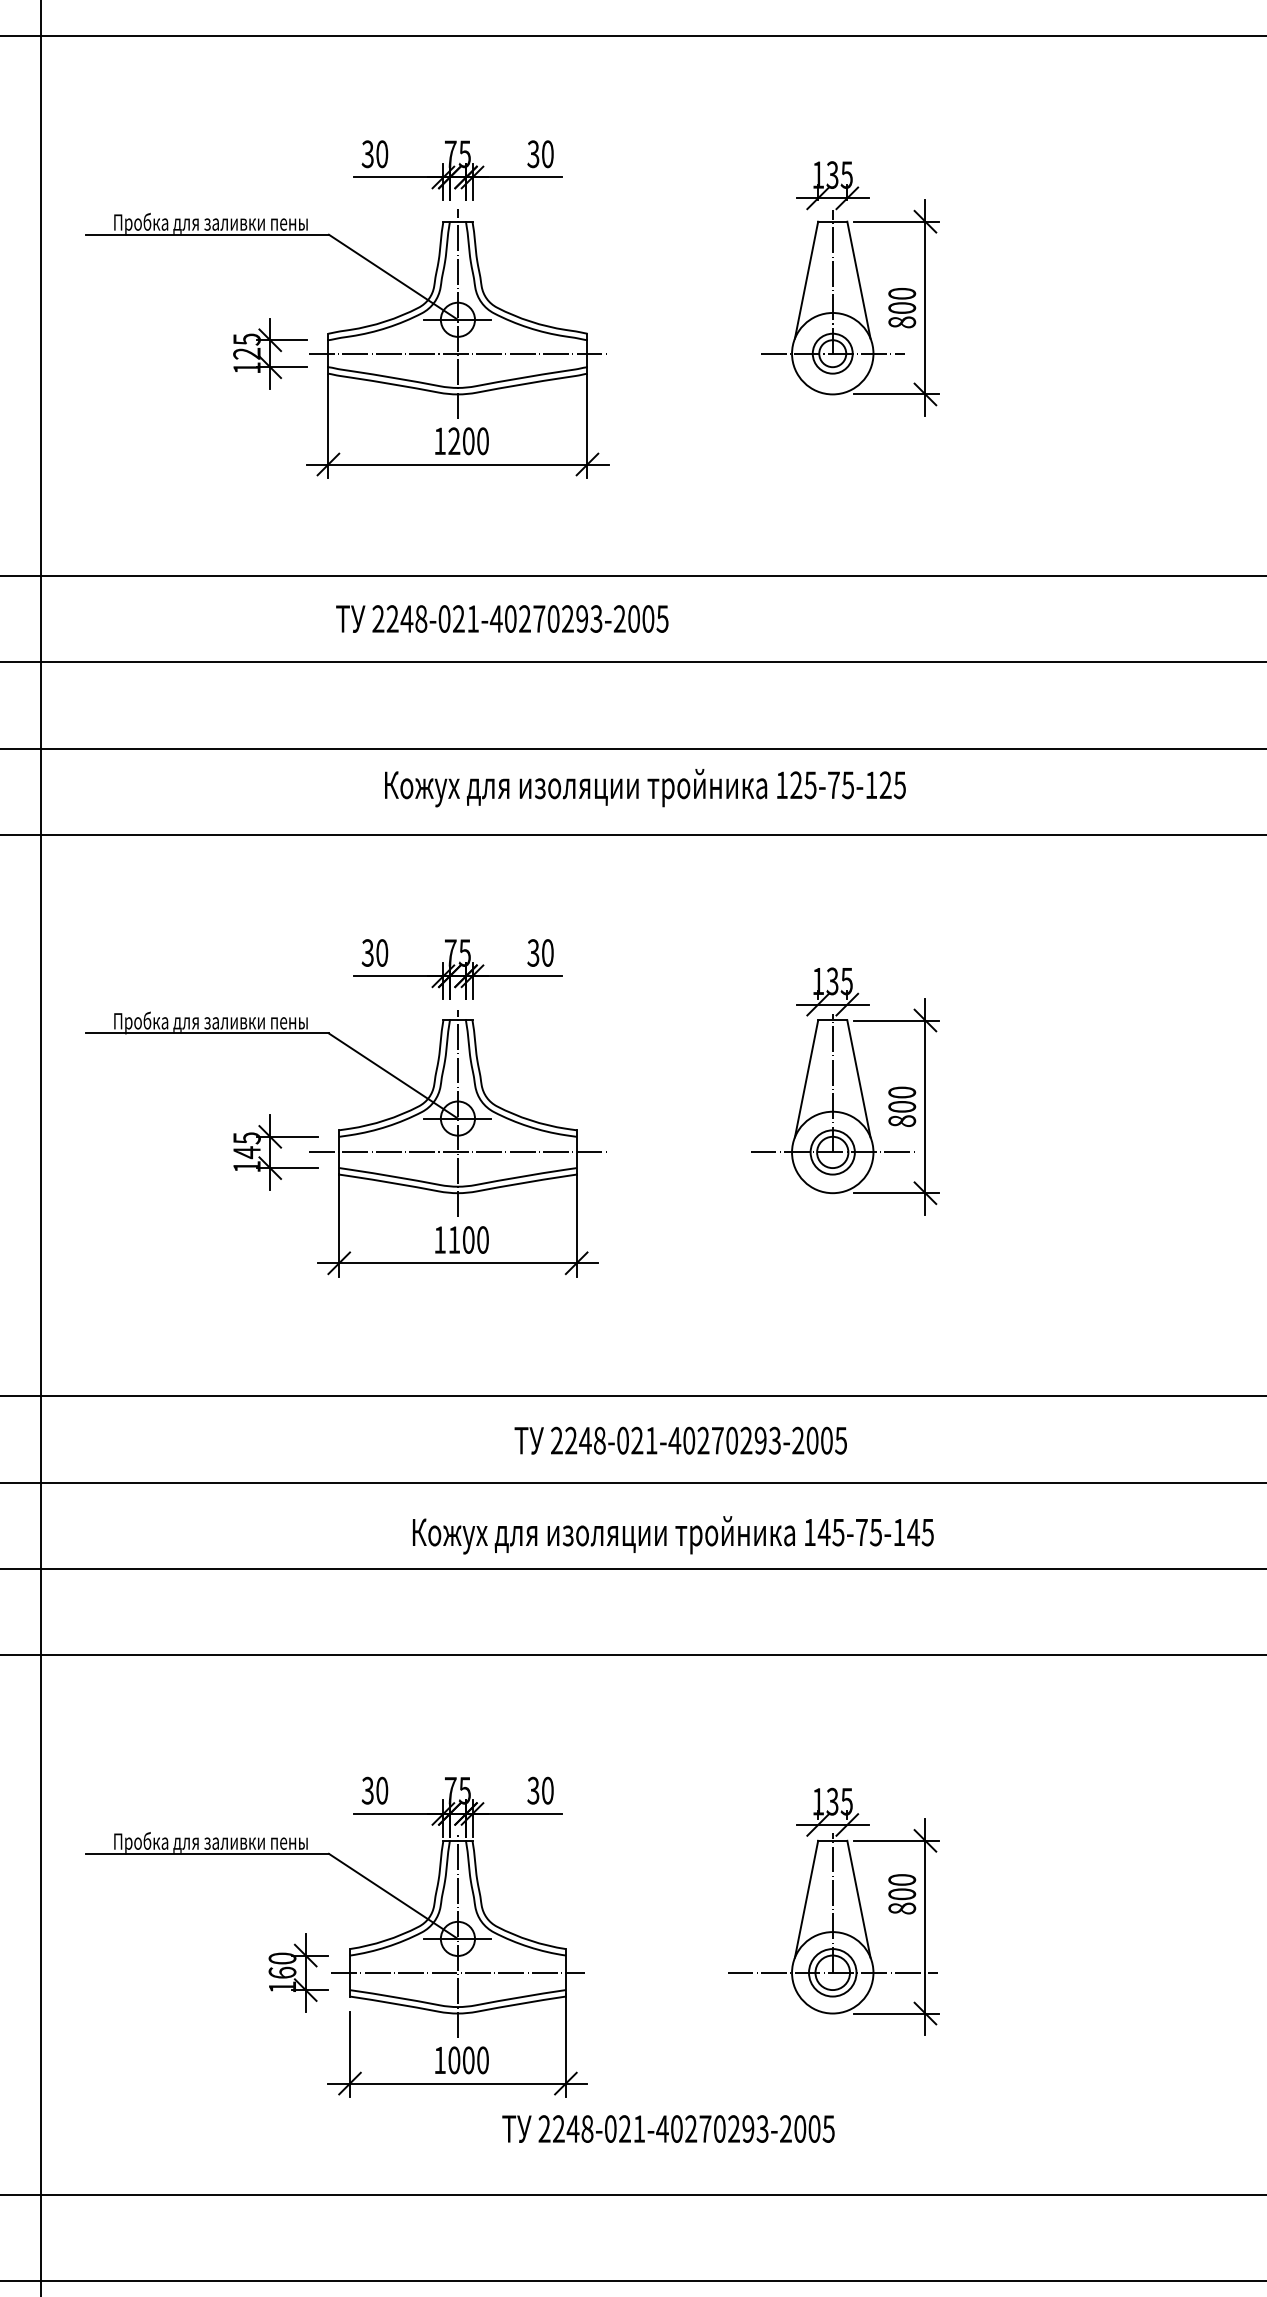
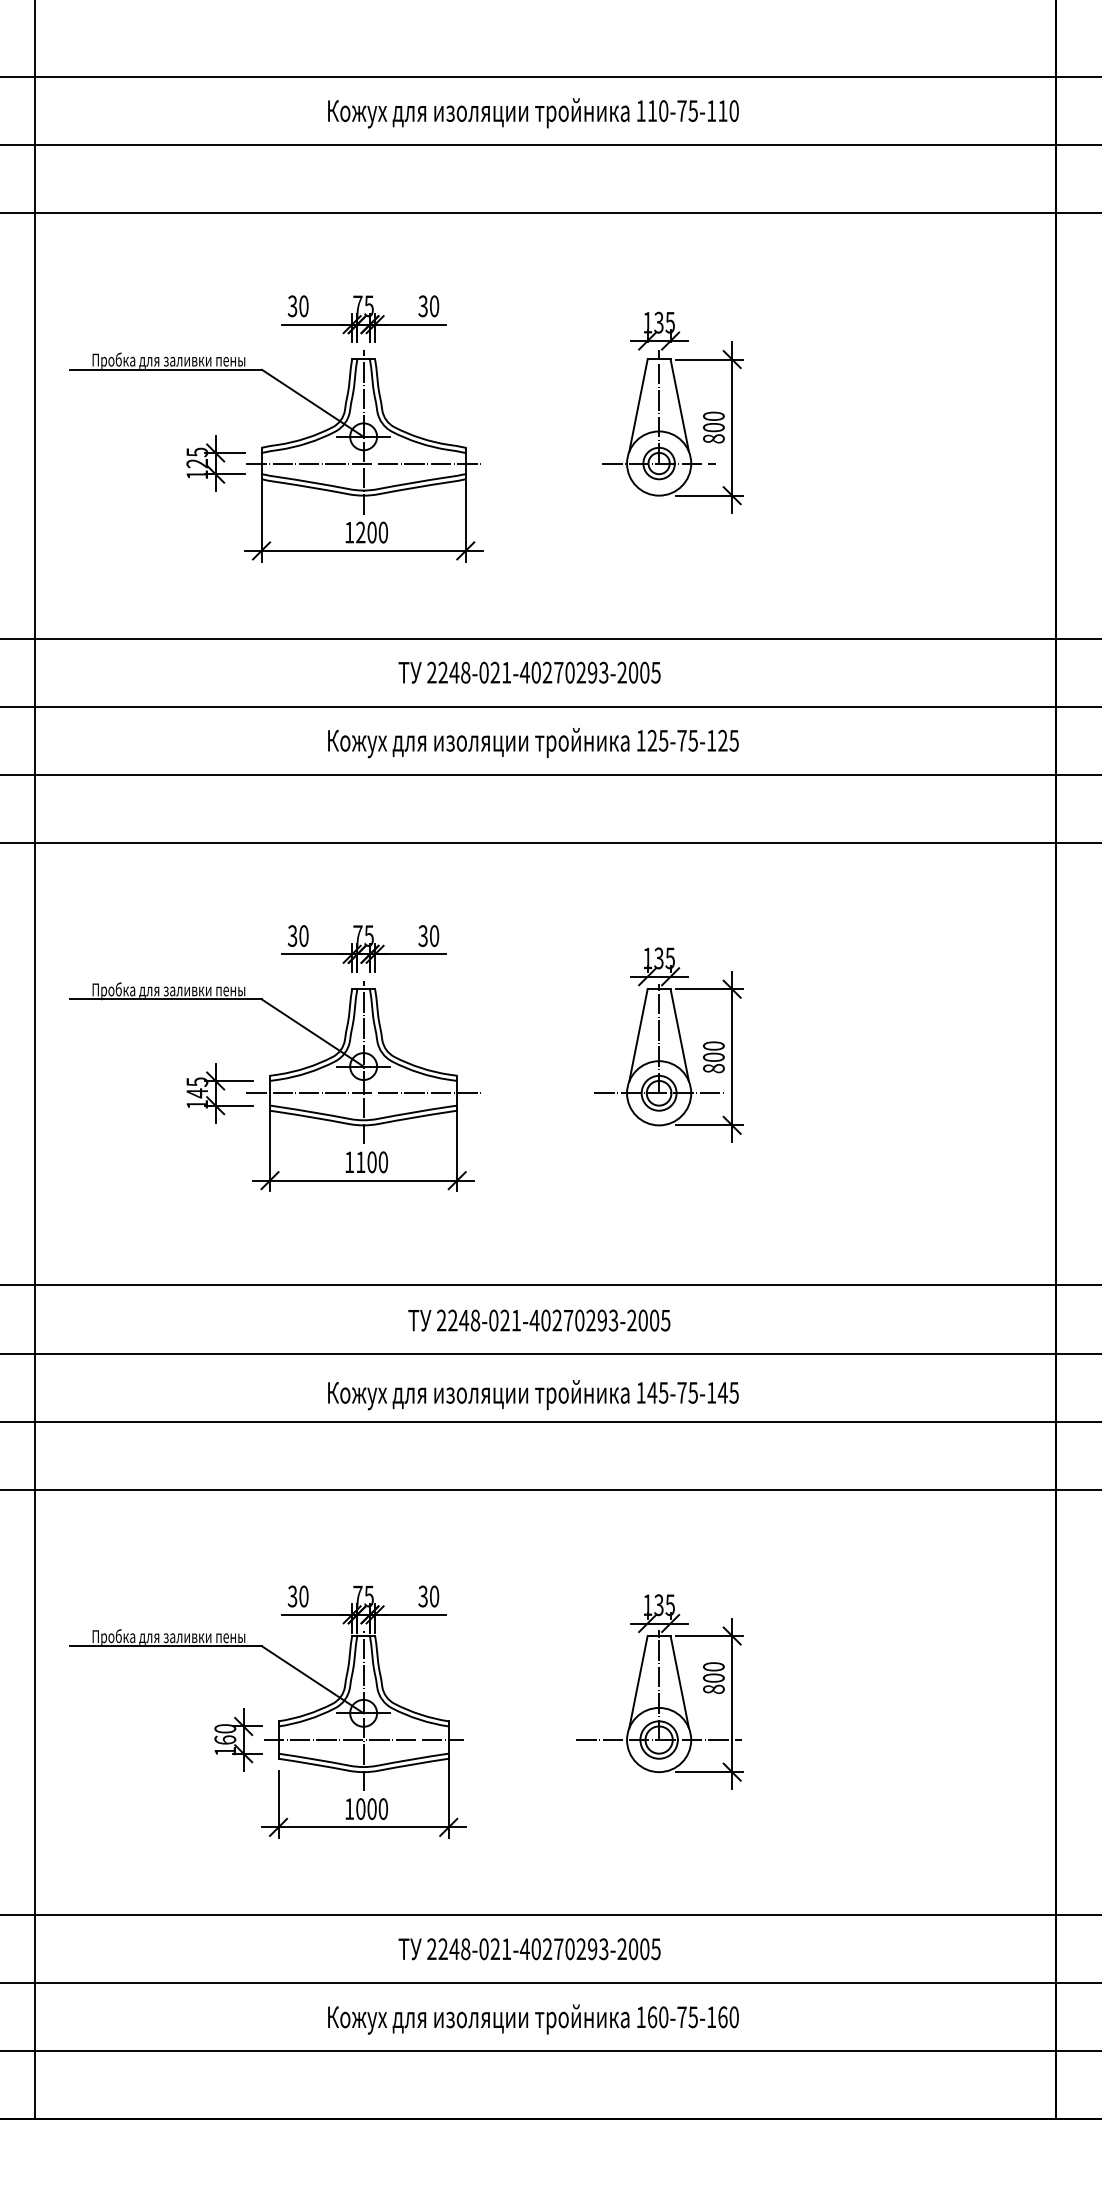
text: (502, 618) -> (529, 672), moved
text: (645, 788) -> (533, 743), moved
text: (668, 2129) -> (529, 1949), moved

